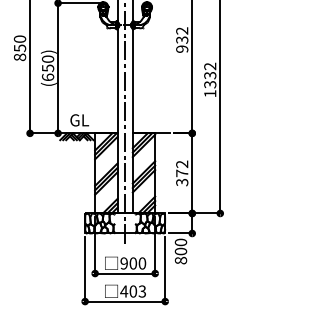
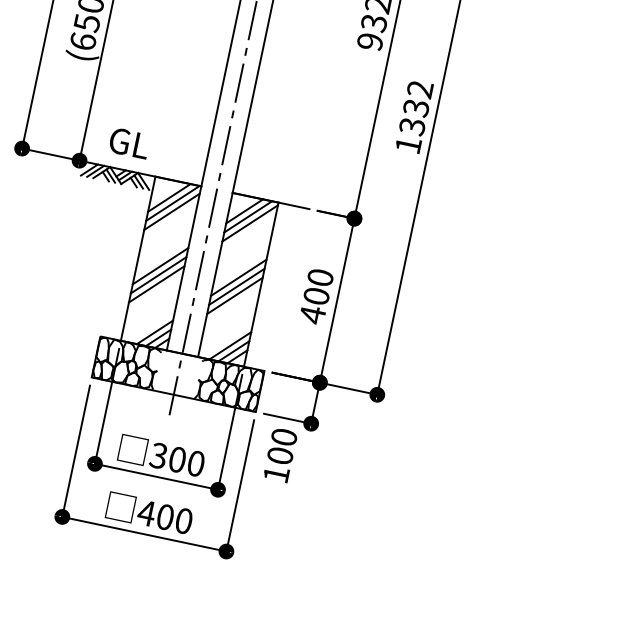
text: (182, 173) -> (317, 296), 372 -> 400
text: (180, 260) -> (275, 473), 800 -> 100
text: (123, 263) -> (157, 455), 900 -> 300
text: (142, 291) -> (184, 521), 403 -> 400

